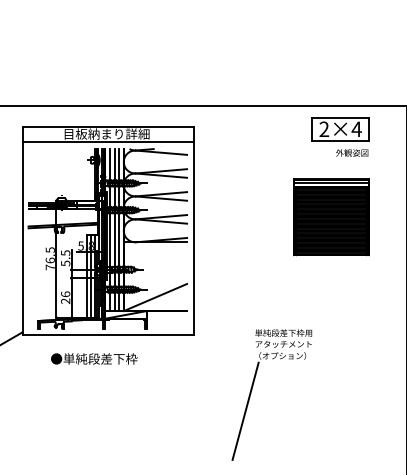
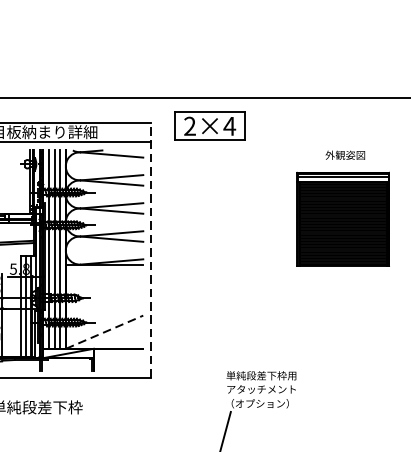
part: (340, 129) -> (209, 126), moved
part: (331, 217) -> (343, 219), moved
line: (193, 230) -> (151, 250), solid -> dashed
line: (155, 297) -> (104, 332), solid -> dashed

